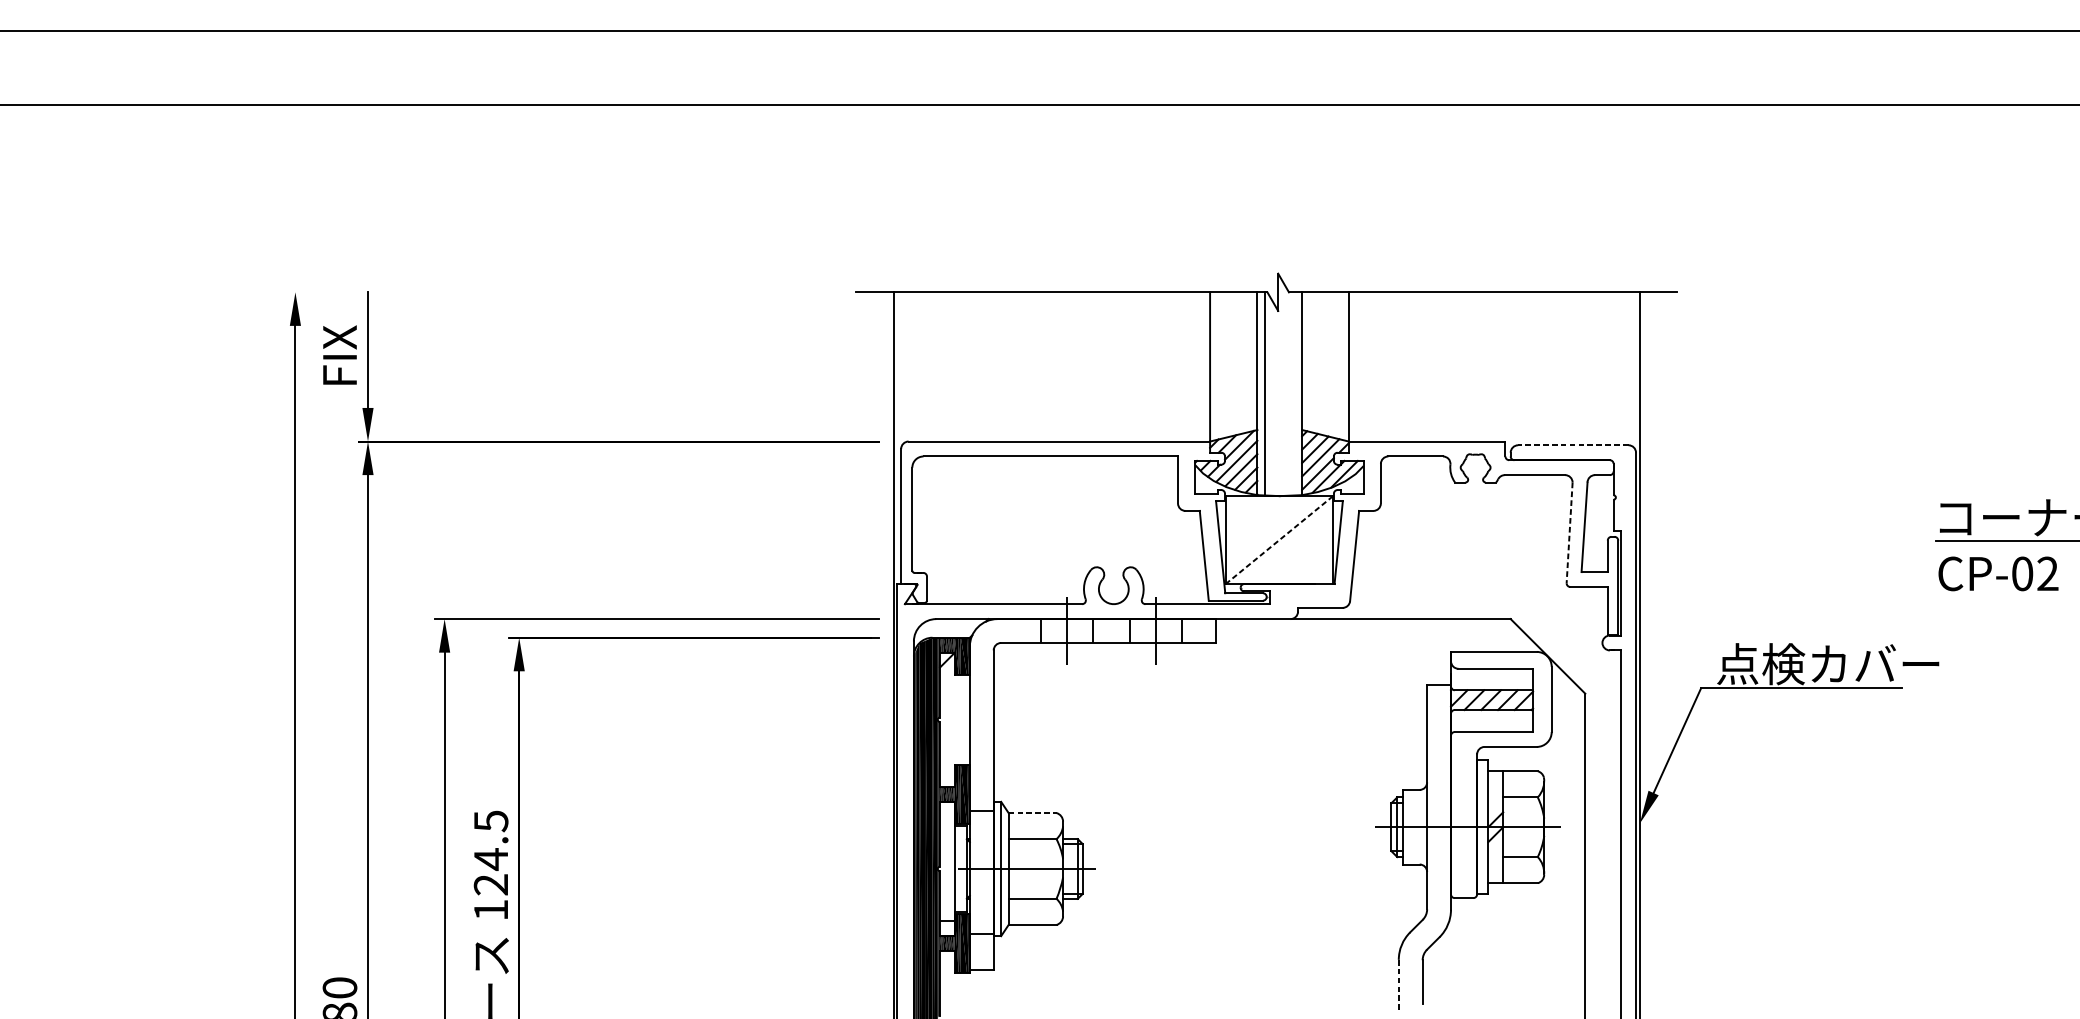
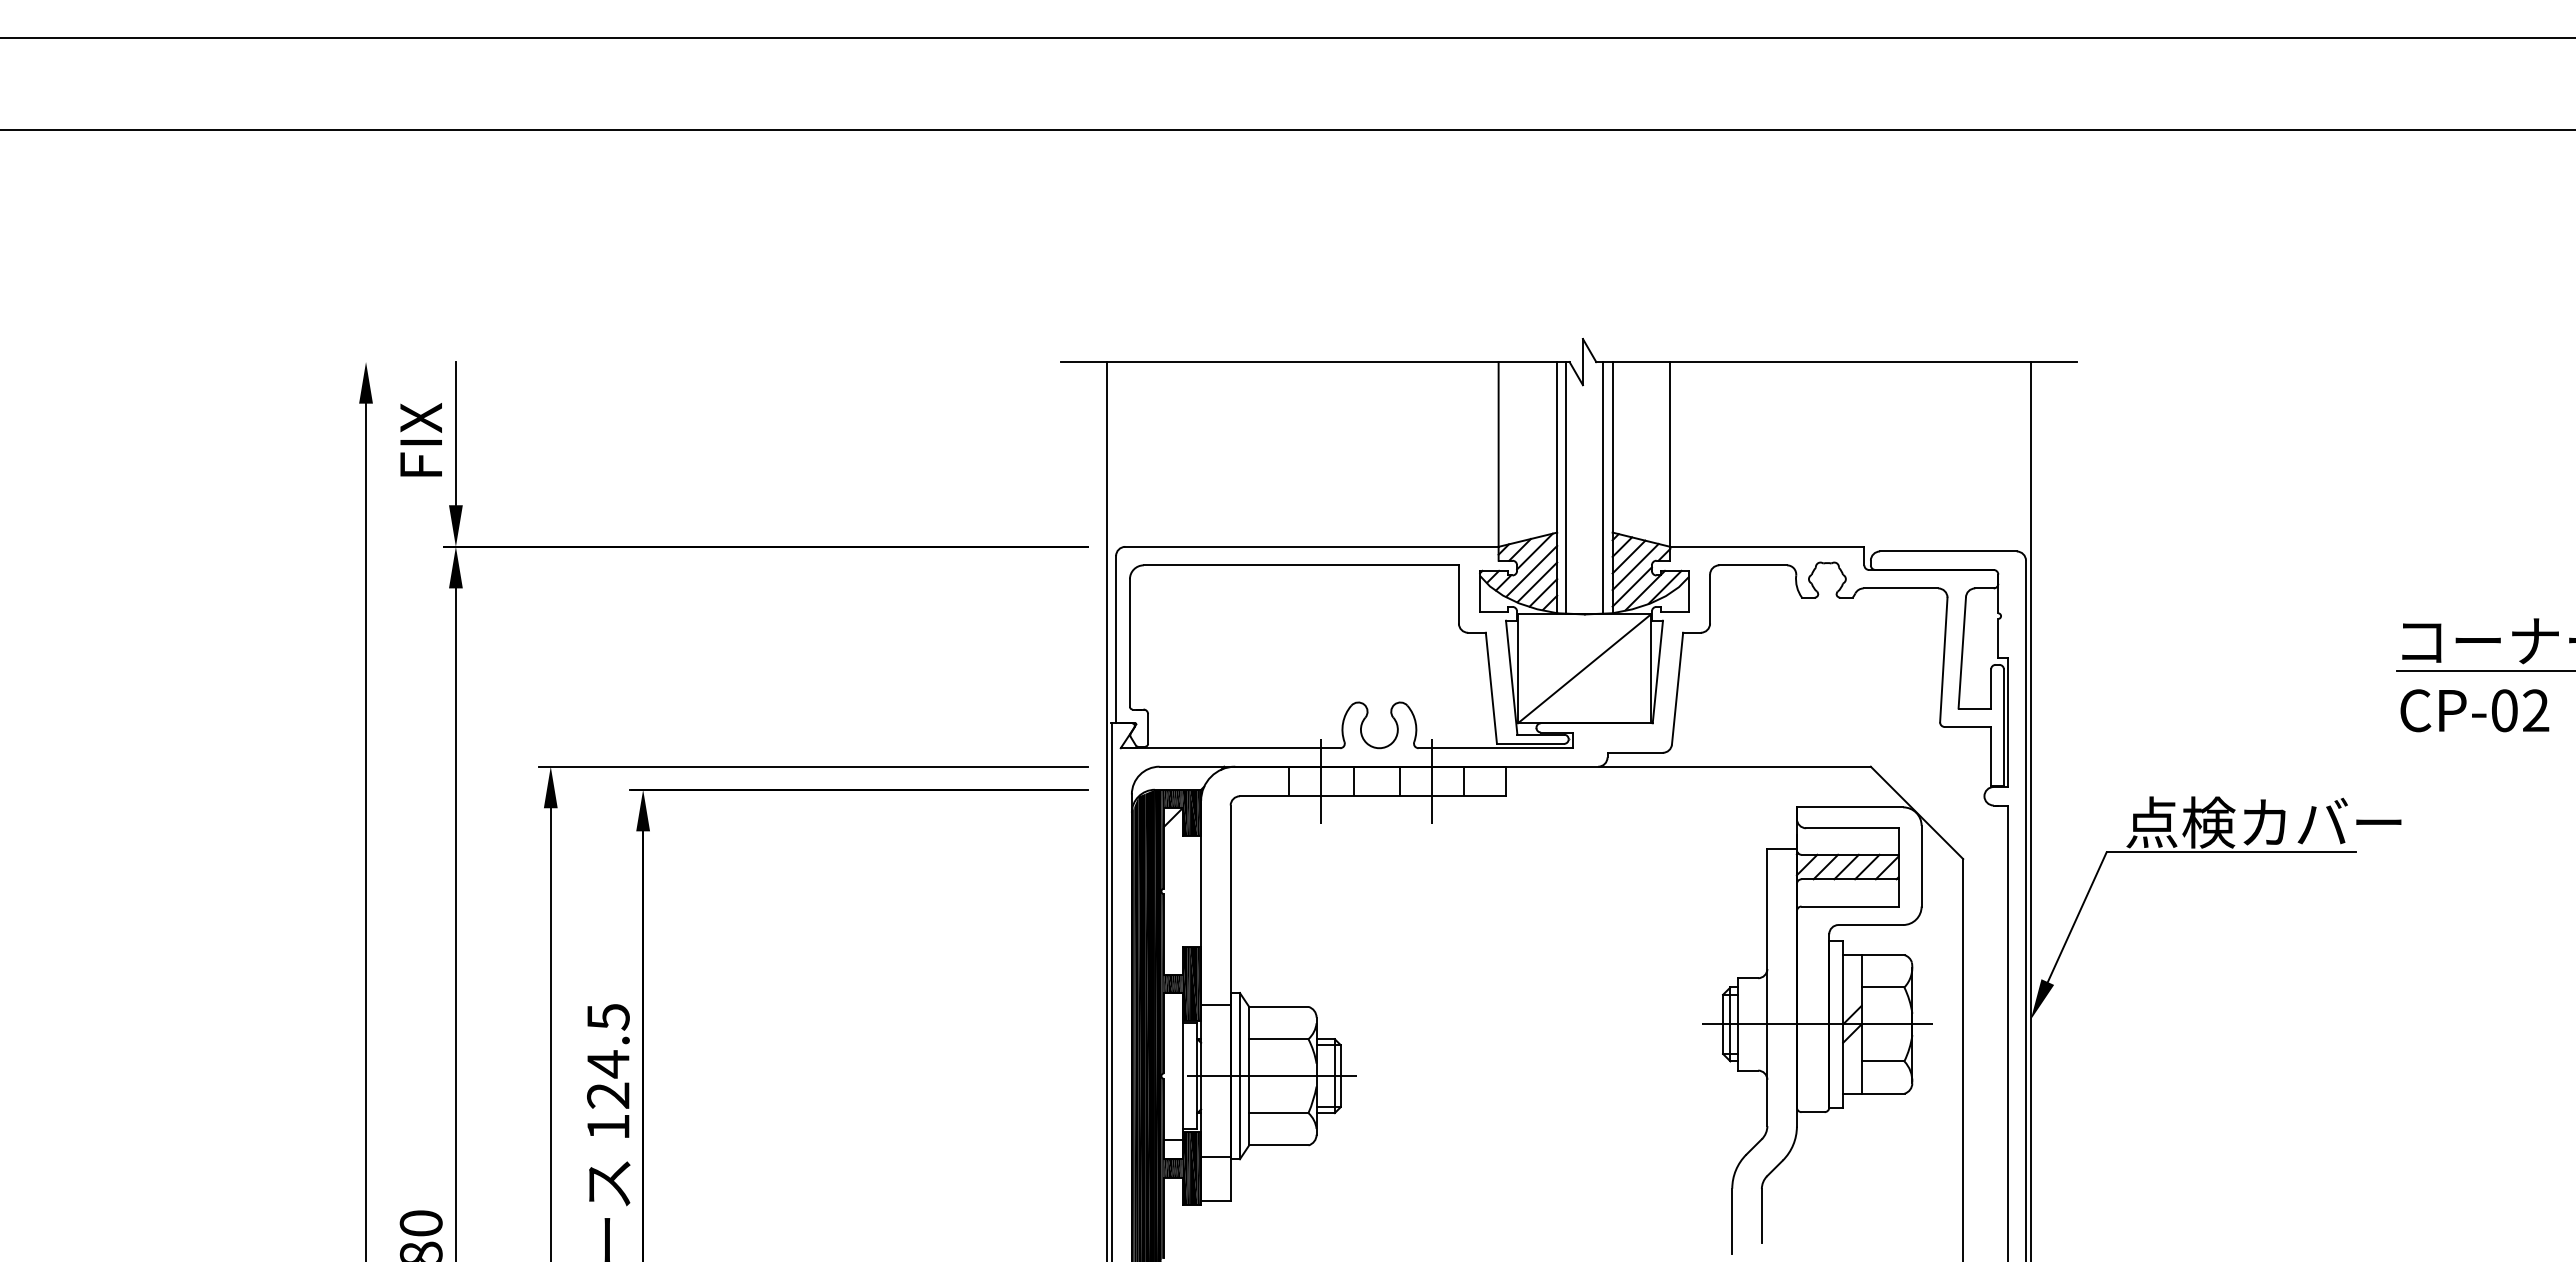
line: (1294, 393) -> (1603, 487), added
line: (1572, 445) -> (1947, 551), dashed -> solid
line: (1569, 533) -> (1943, 660), dashed -> solid
line: (1279, 539) -> (1584, 668), dashed -> solid
line: (1032, 812) -> (1278, 1006), dashed -> solid
line: (1398, 986) -> (1732, 1221), dashed -> solid

